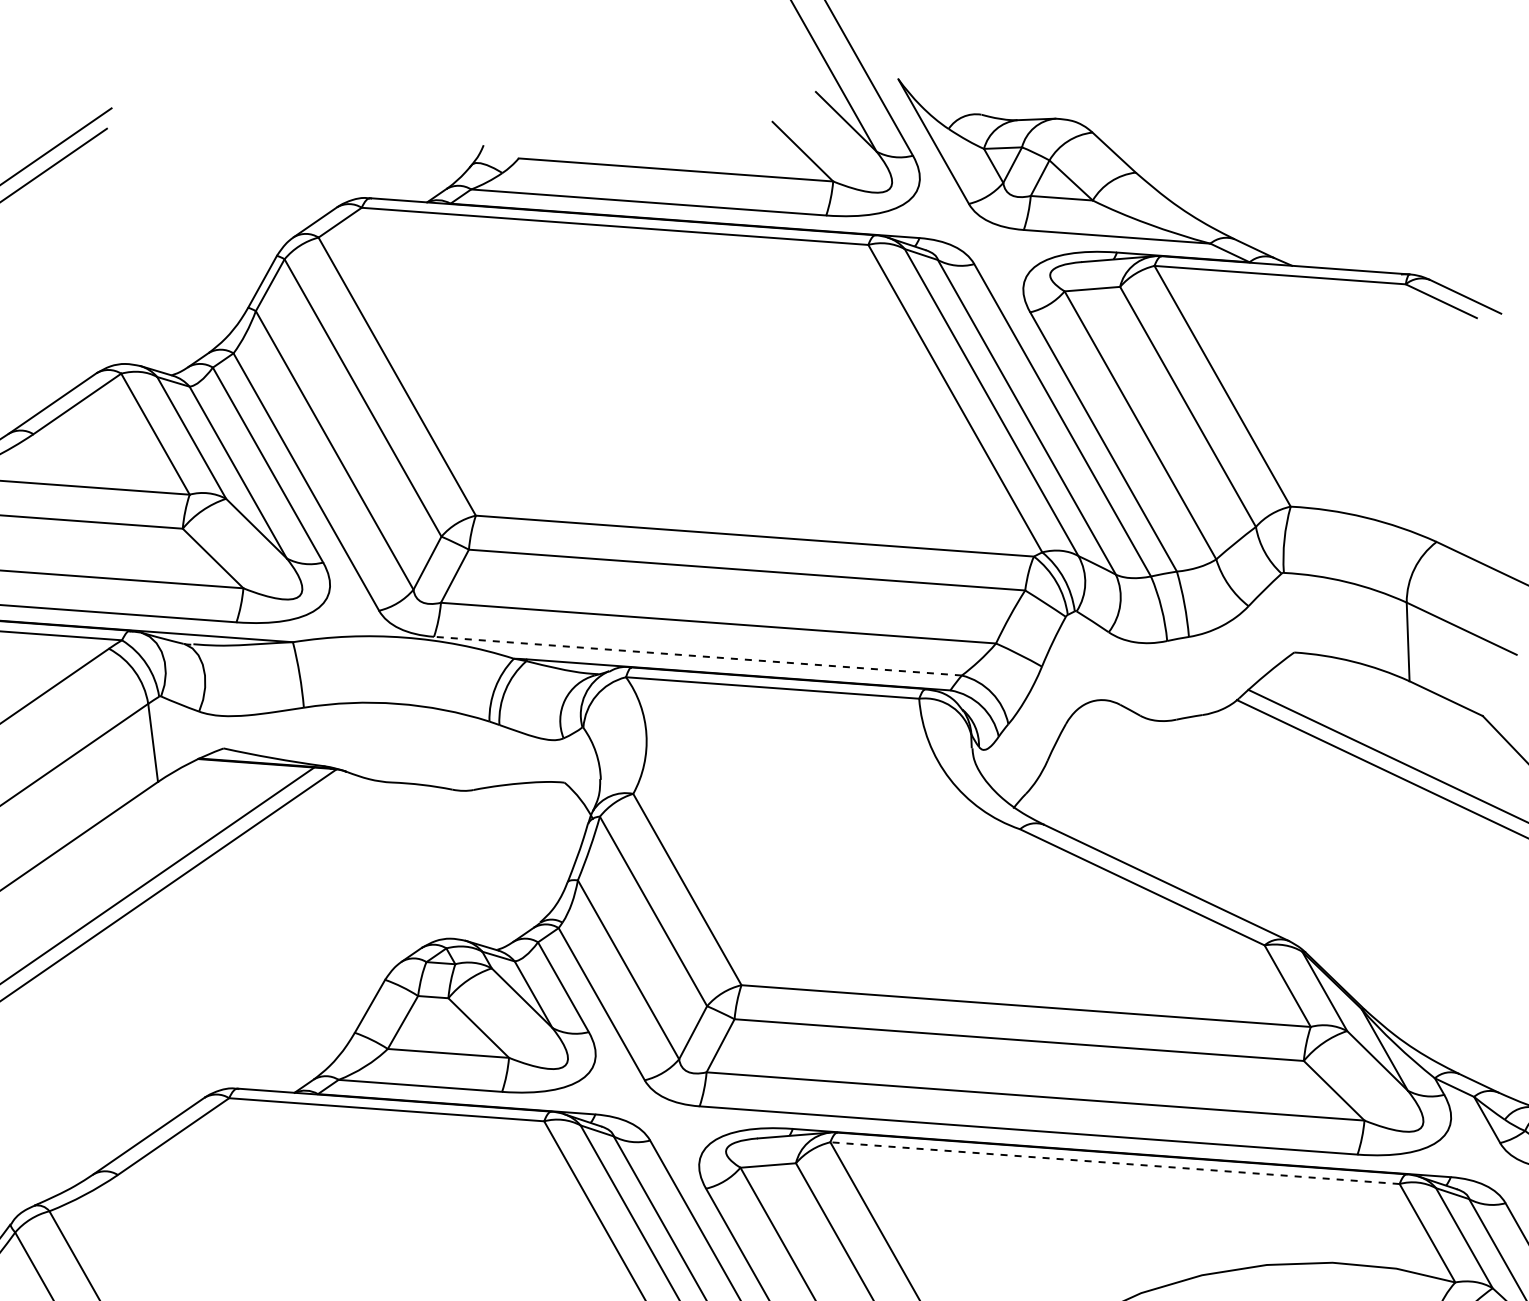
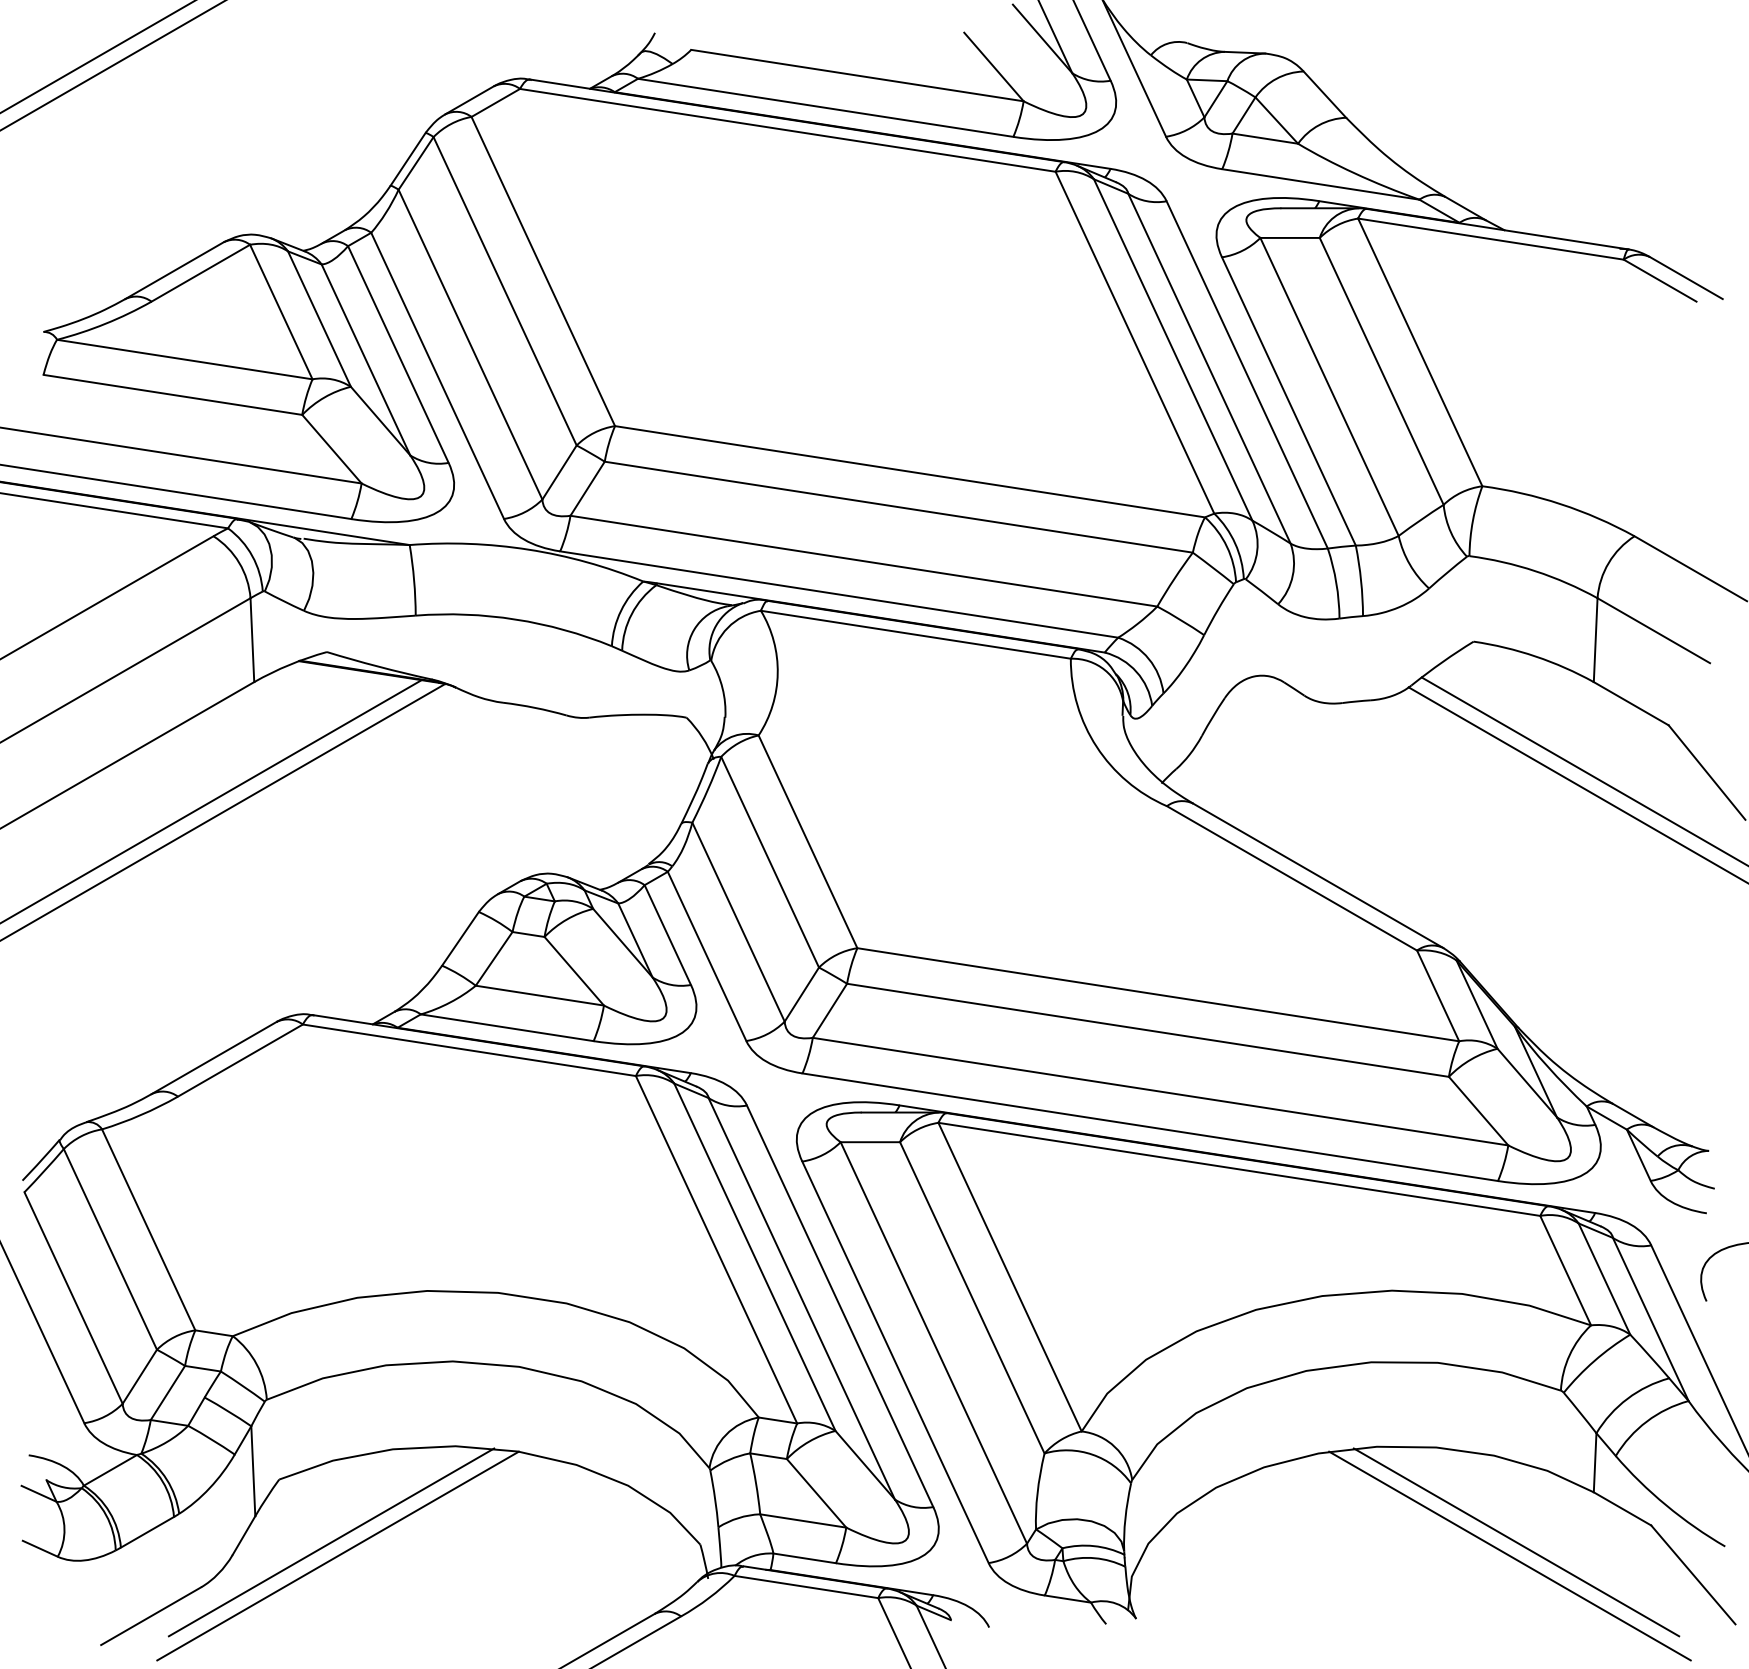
line: (697, 656) -> (838, 594), dashed -> solid
line: (1114, 1163) -> (1238, 1169), dashed -> solid

